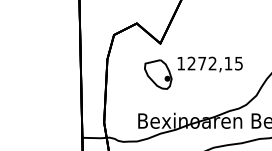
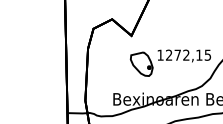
part: (192, 72) -> (169, 62), moved

